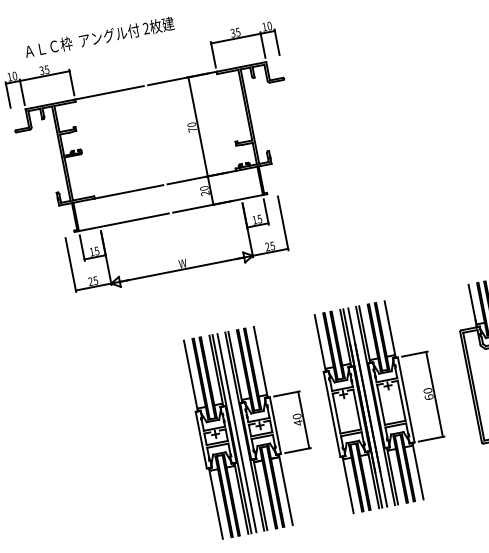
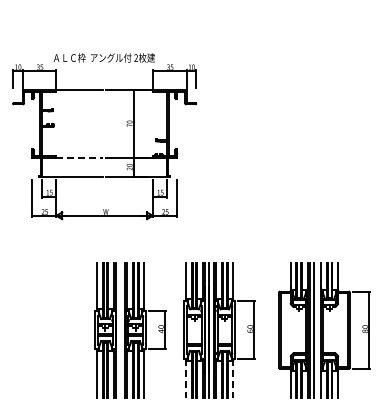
text: (99, 36) -> (104, 57), moved
line: (129, 191) -> (80, 157), solid -> dashed
line: (236, 432) -> (119, 329), removed
line: (418, 471) -> (233, 378), solid -> dashed
line: (347, 485) -> (185, 378), solid -> dashed

